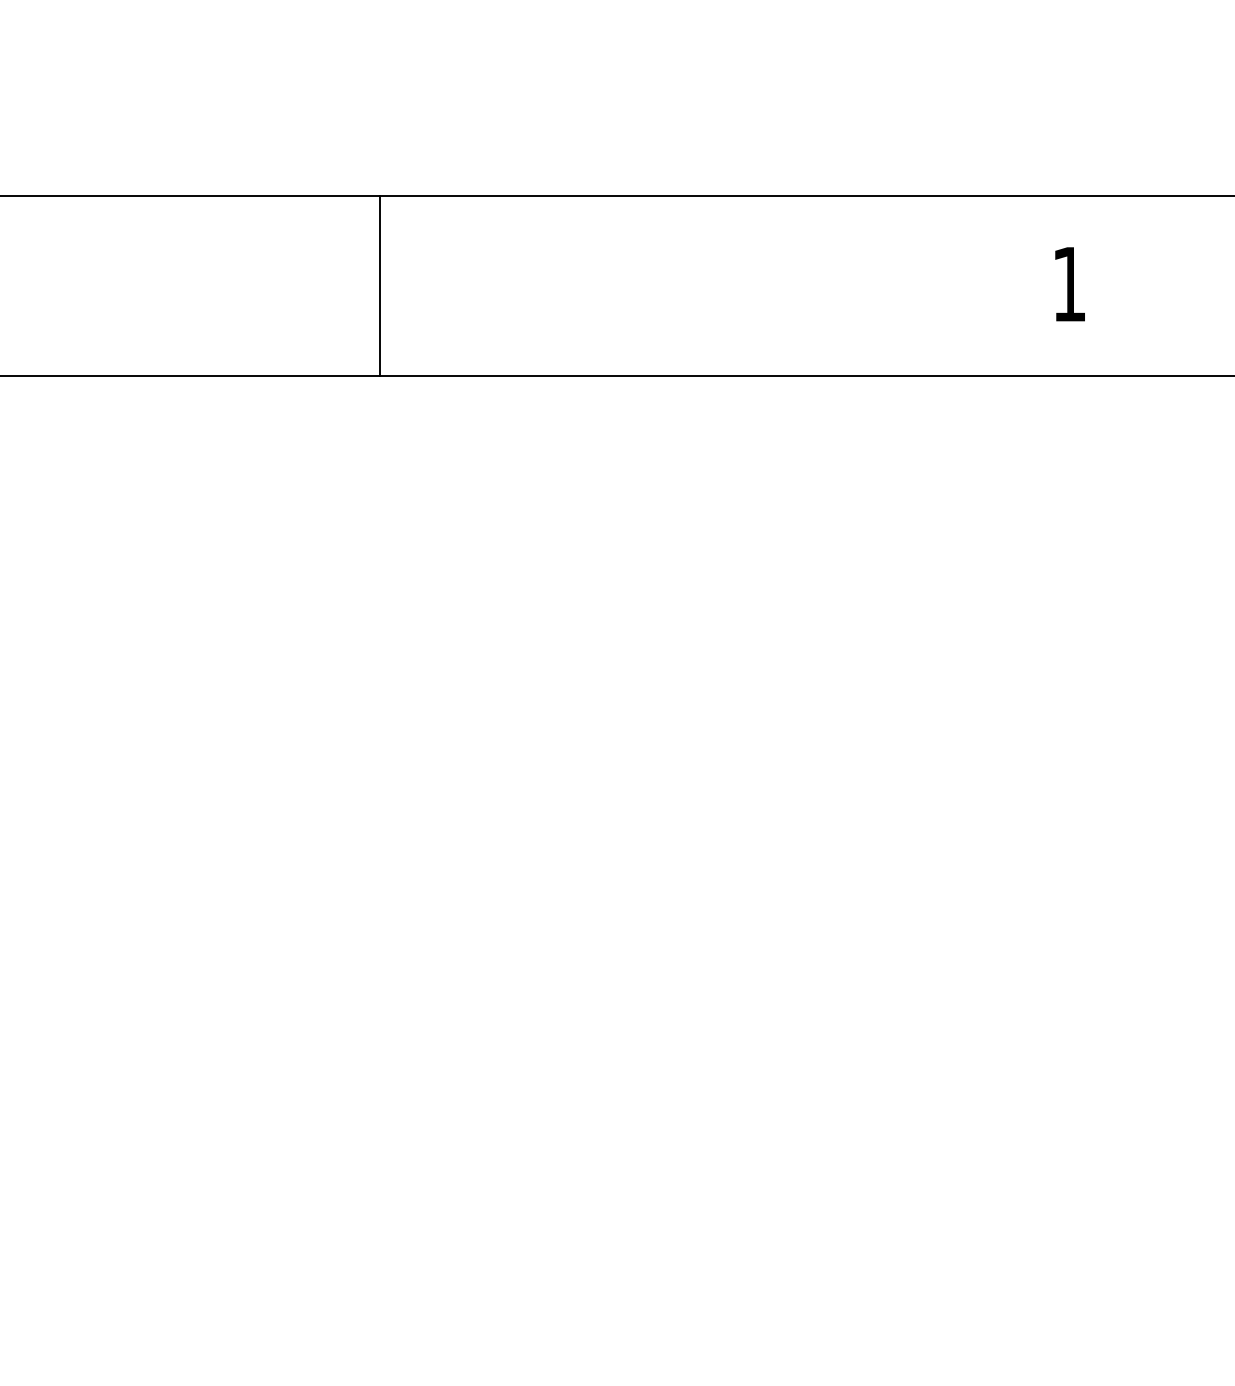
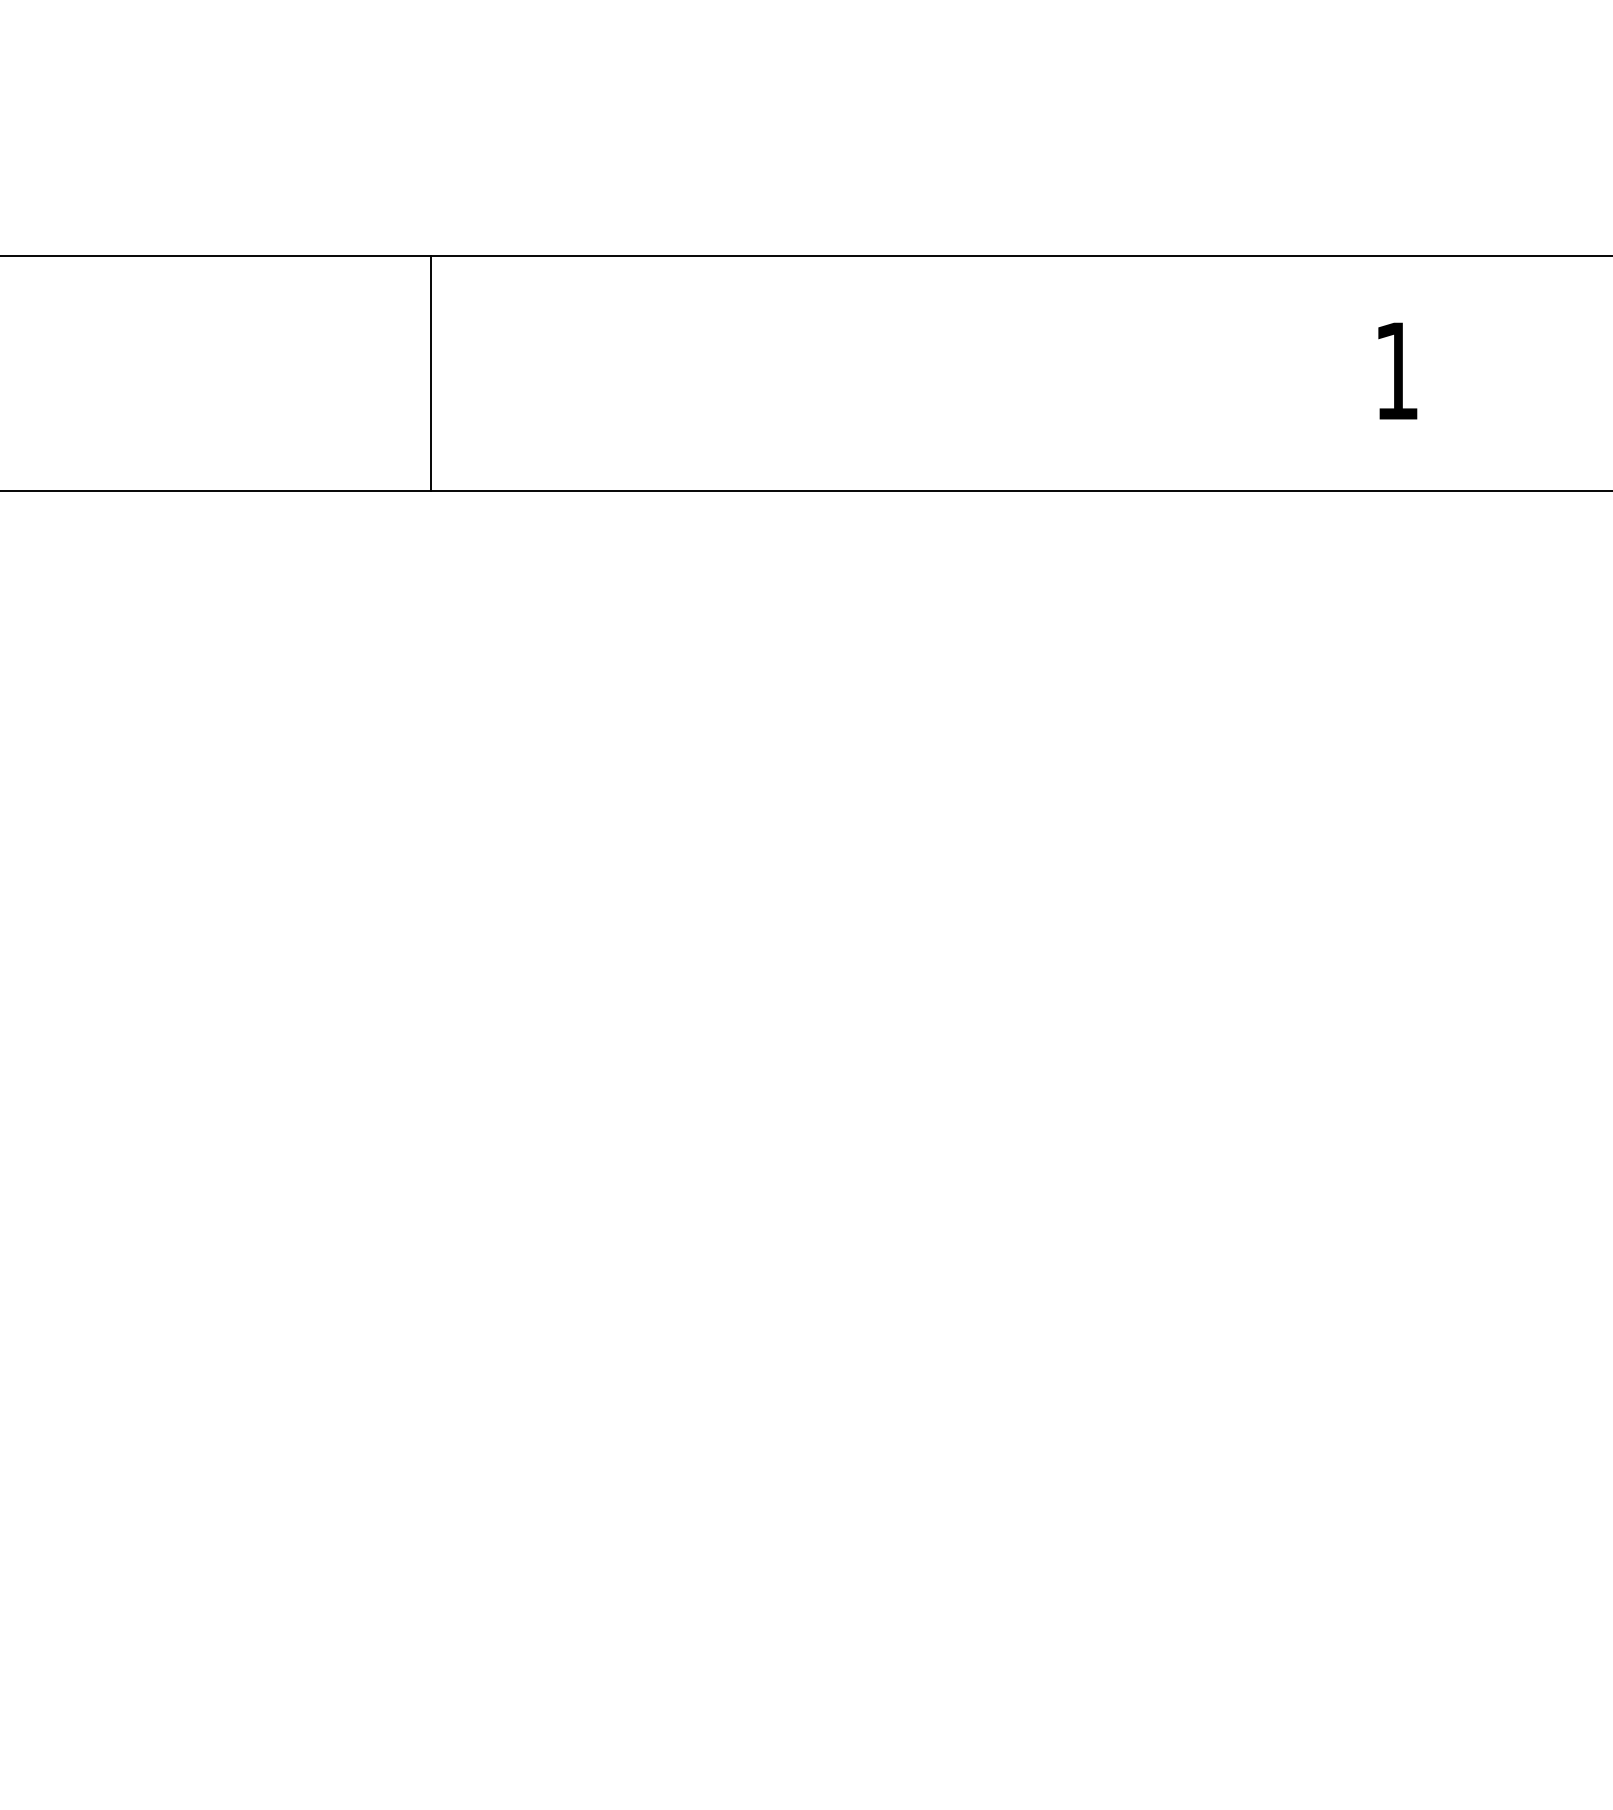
line: (380, 285) -> (431, 372), moved

